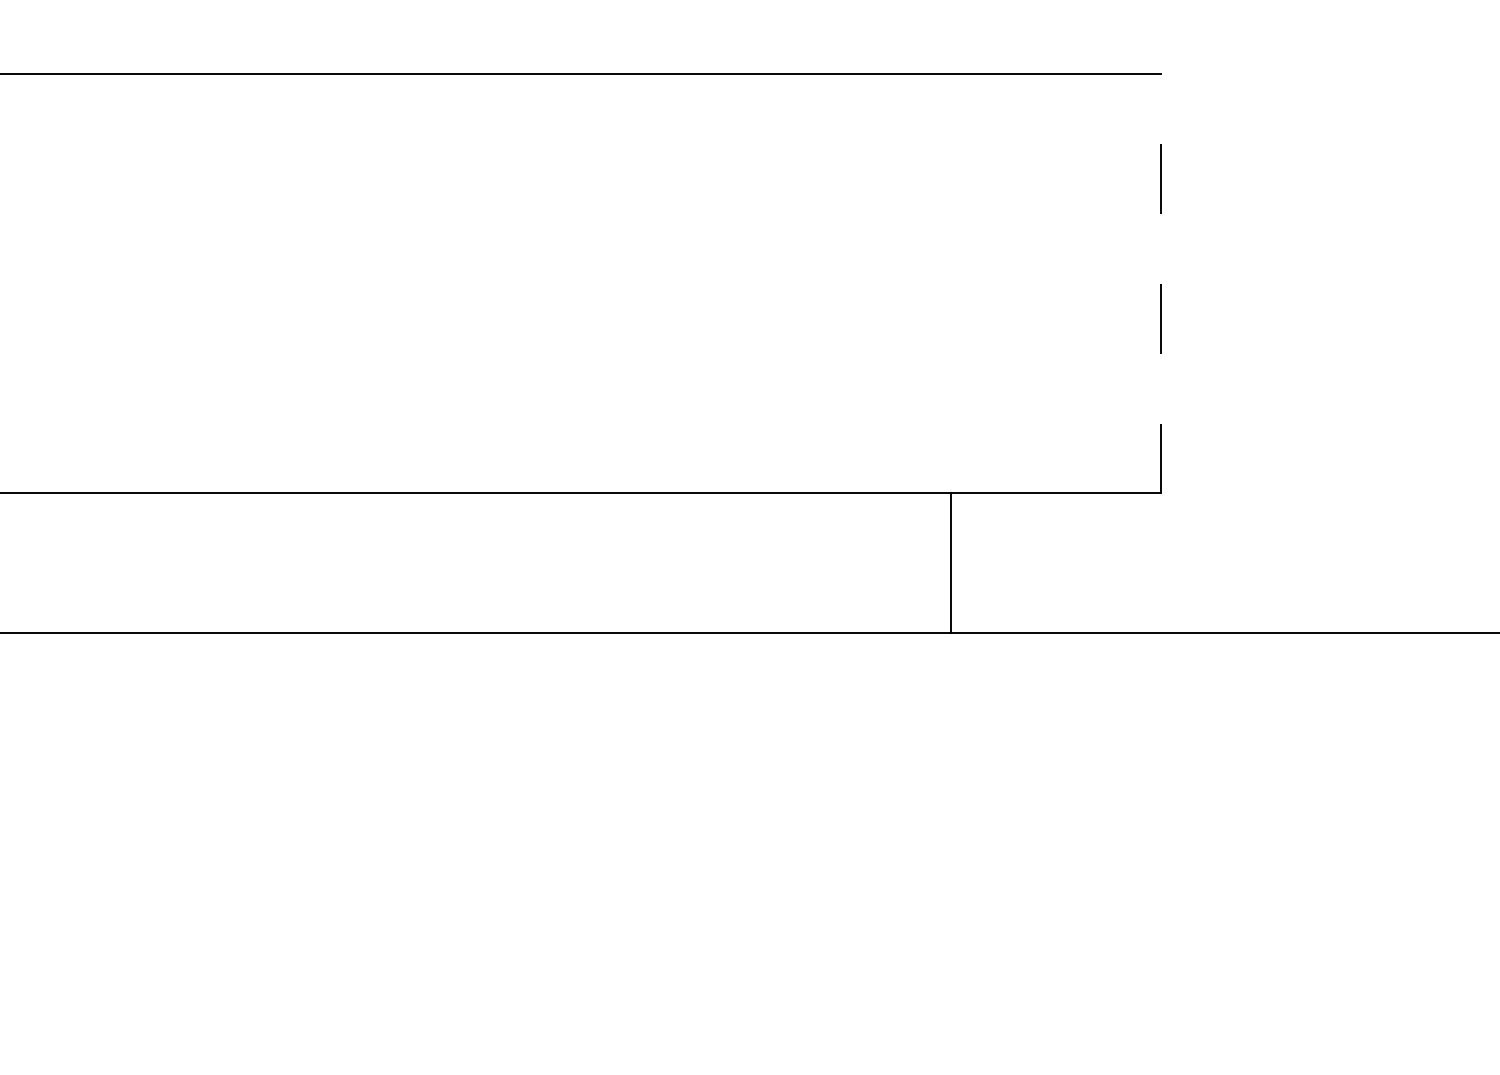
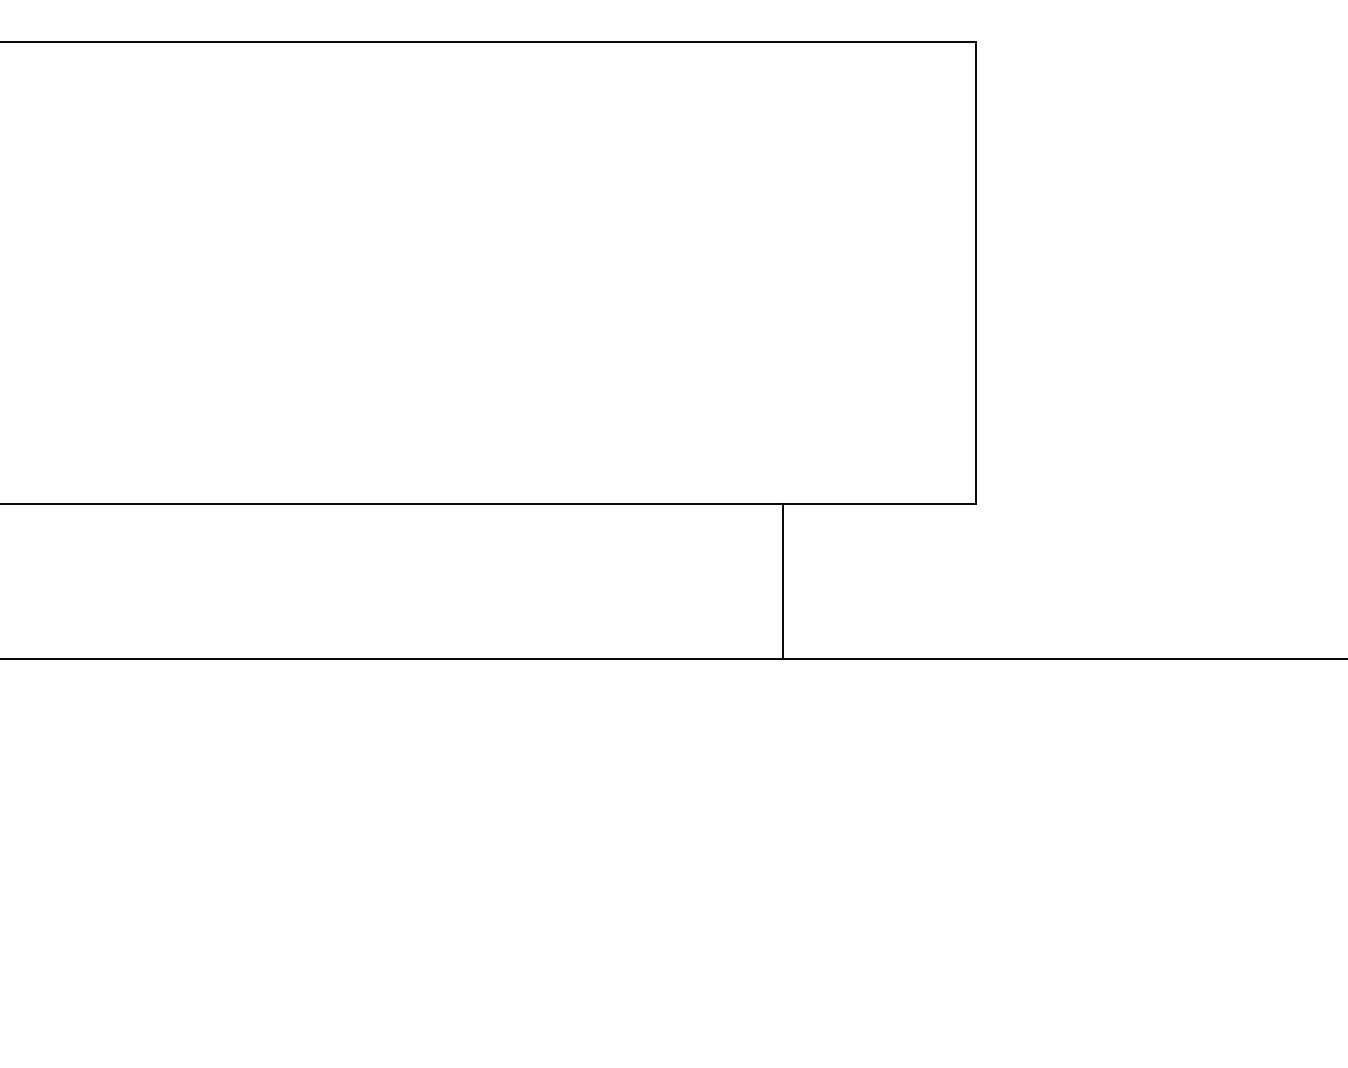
line: (1160, 283) -> (975, 272), dashed -> solid
line: (950, 563) -> (782, 581), moved

